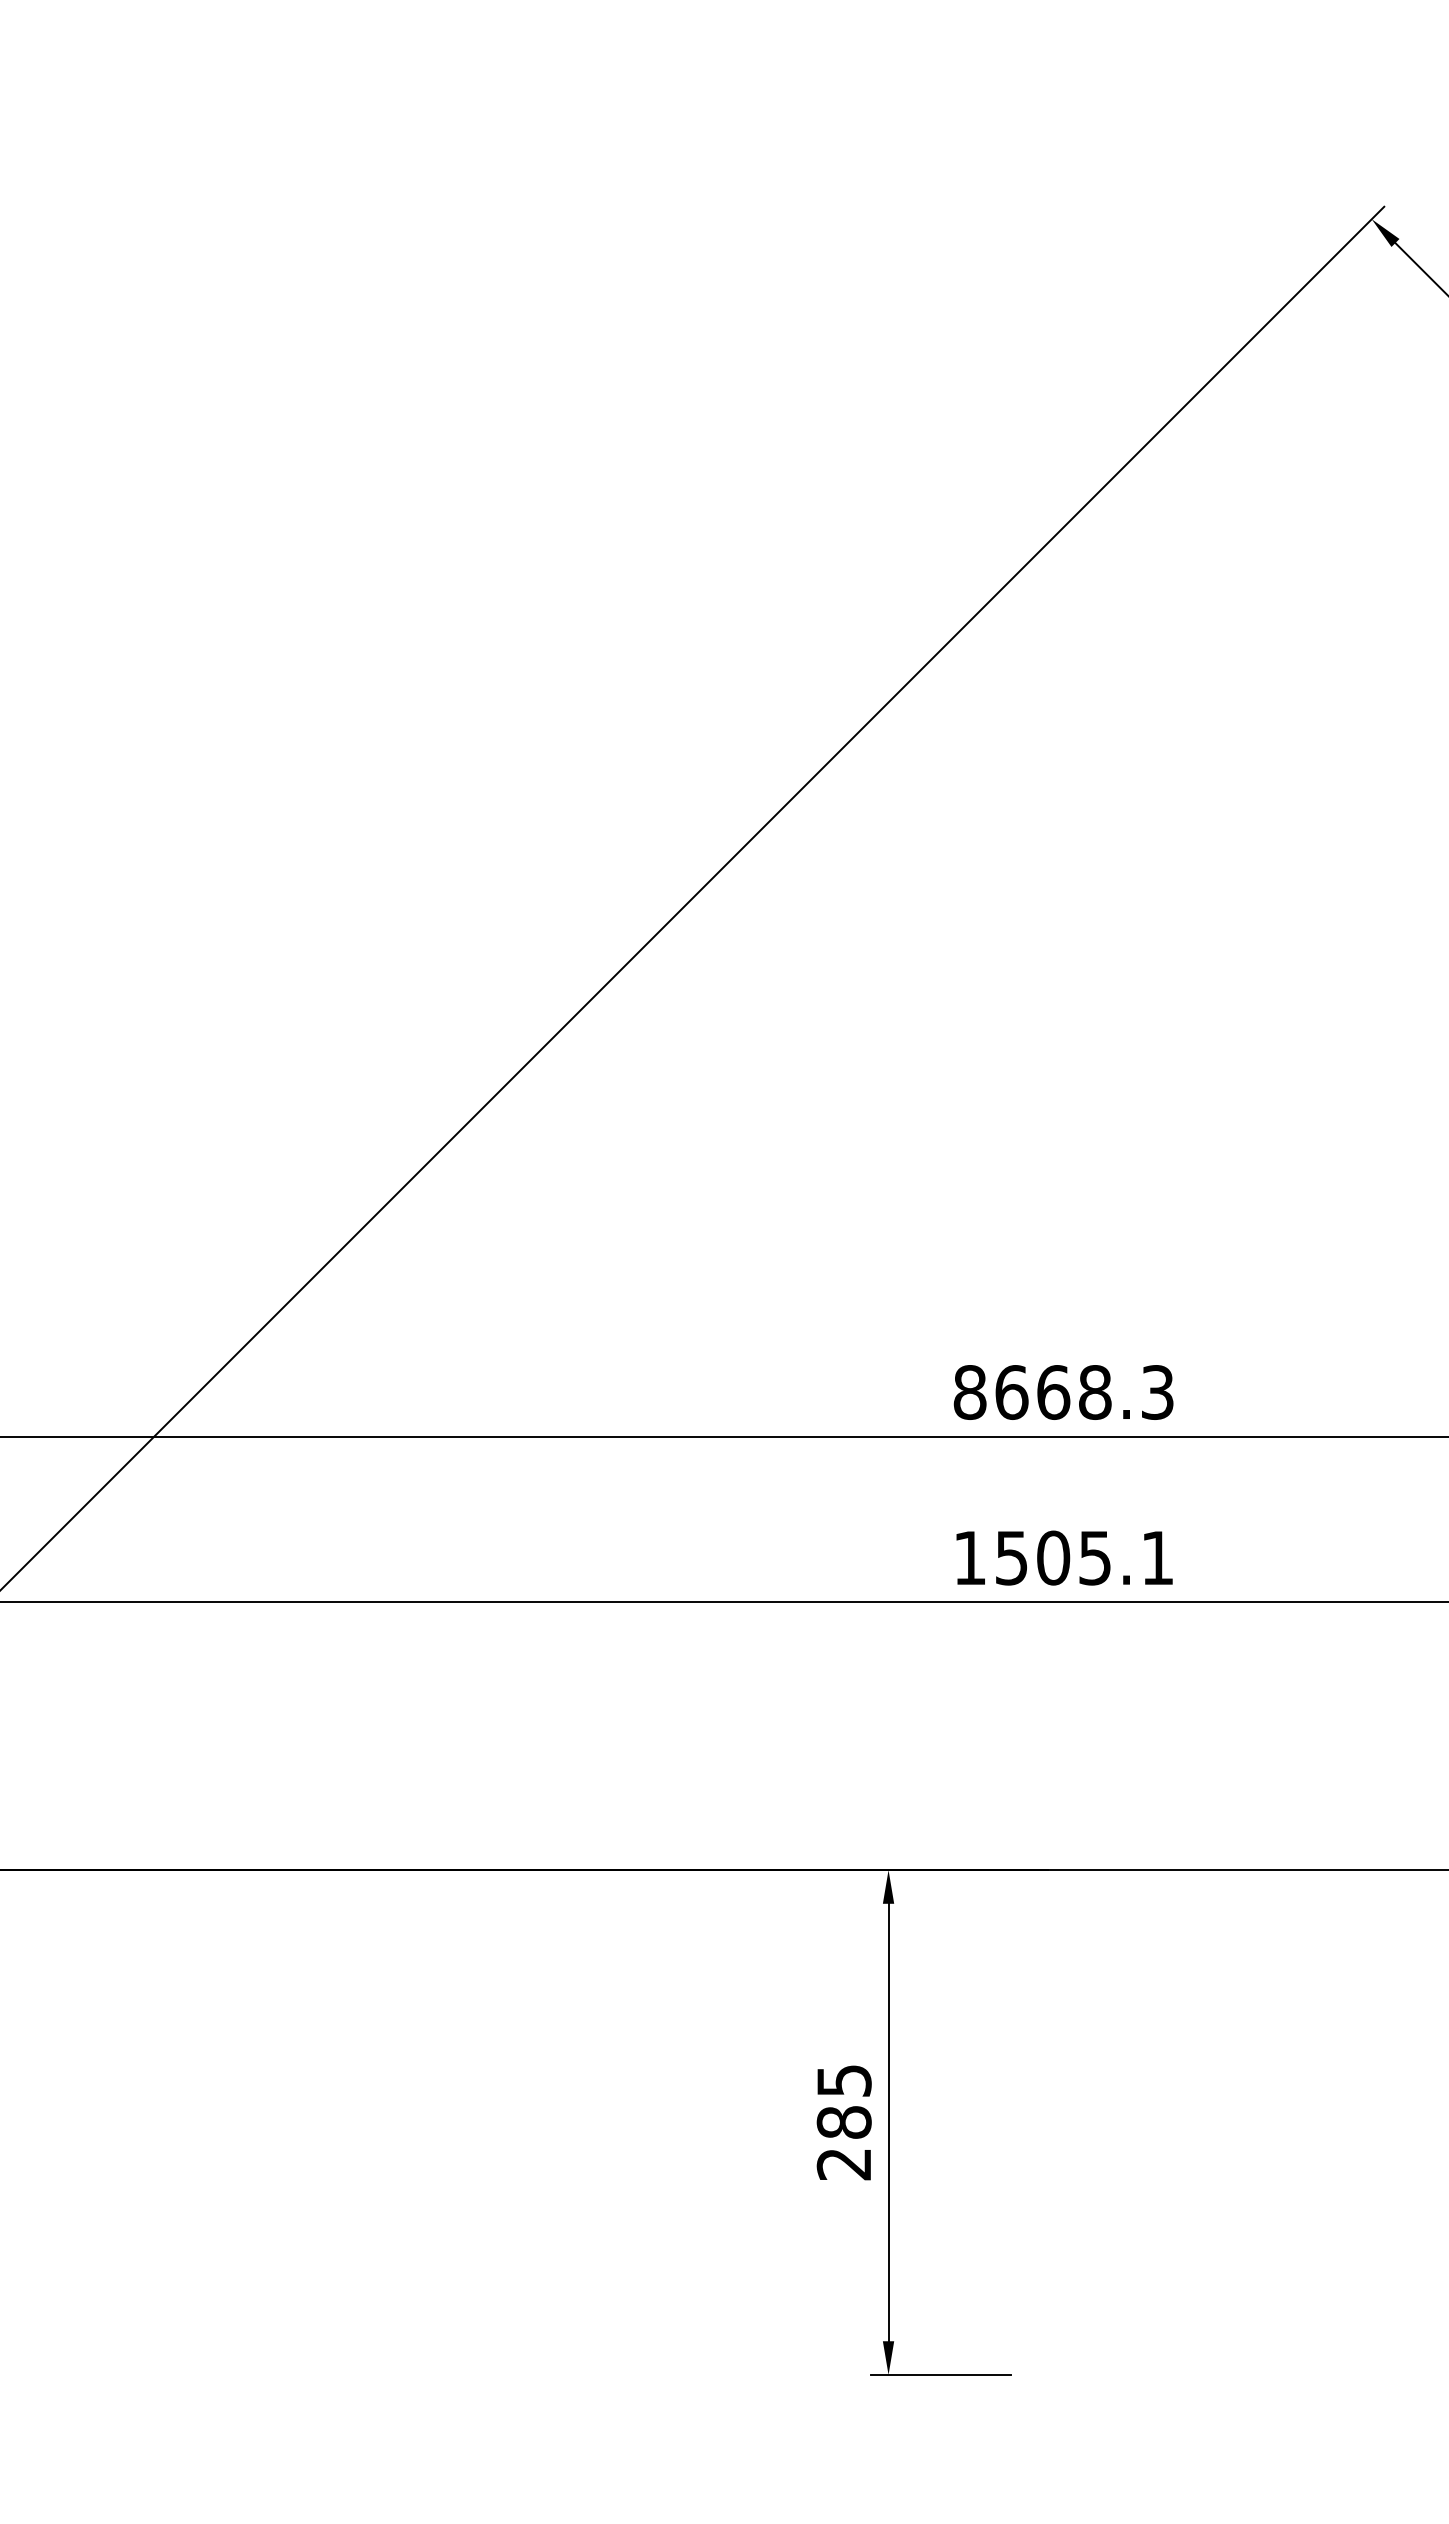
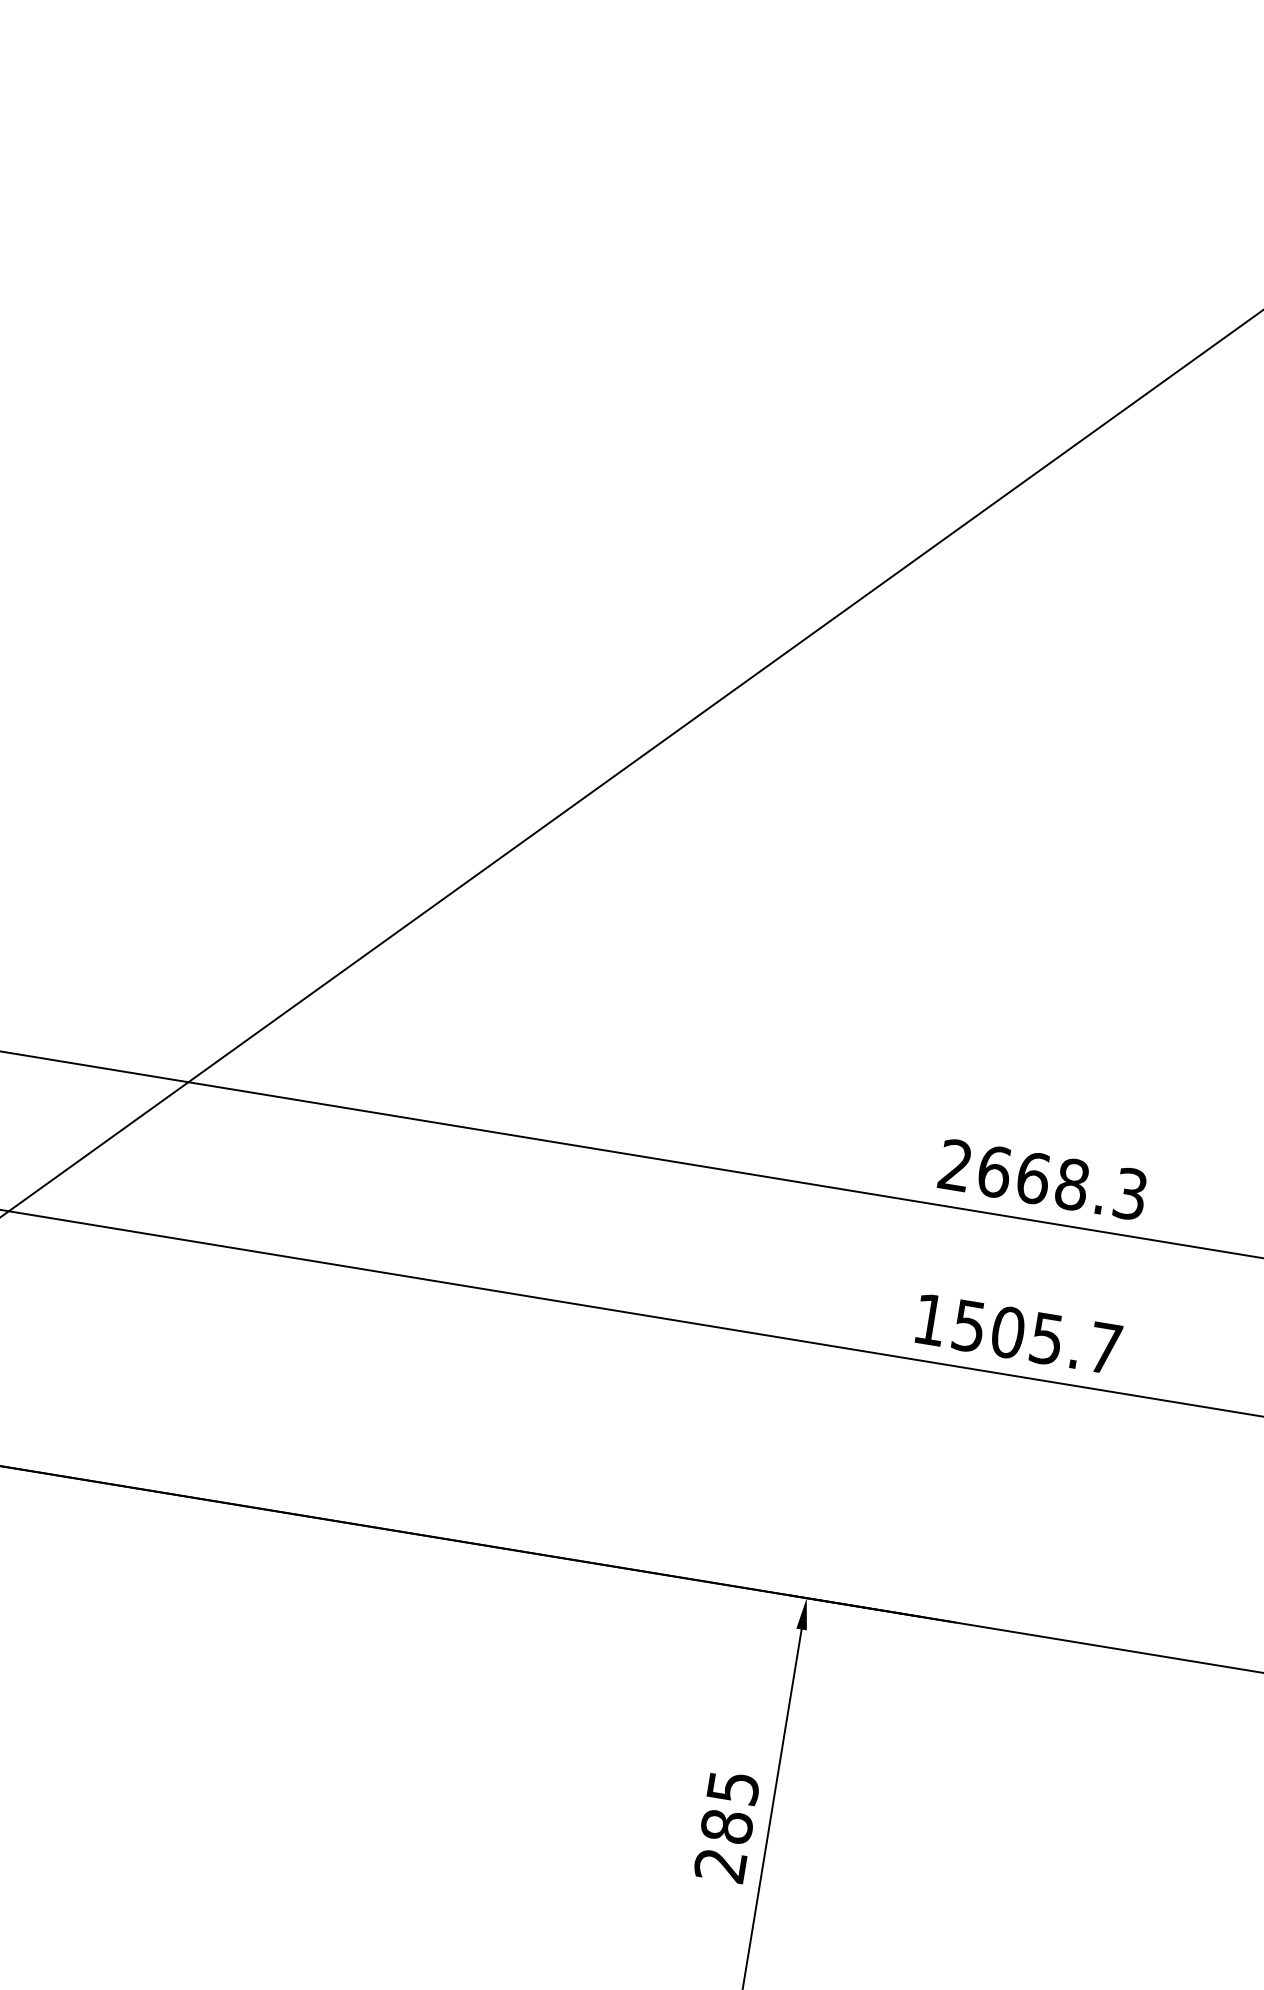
text: (969, 1392) -> (955, 1165), 8668.3 -> 2668.3
text: (1157, 1557) -> (1105, 1347), 1505.1 -> 1505.7

